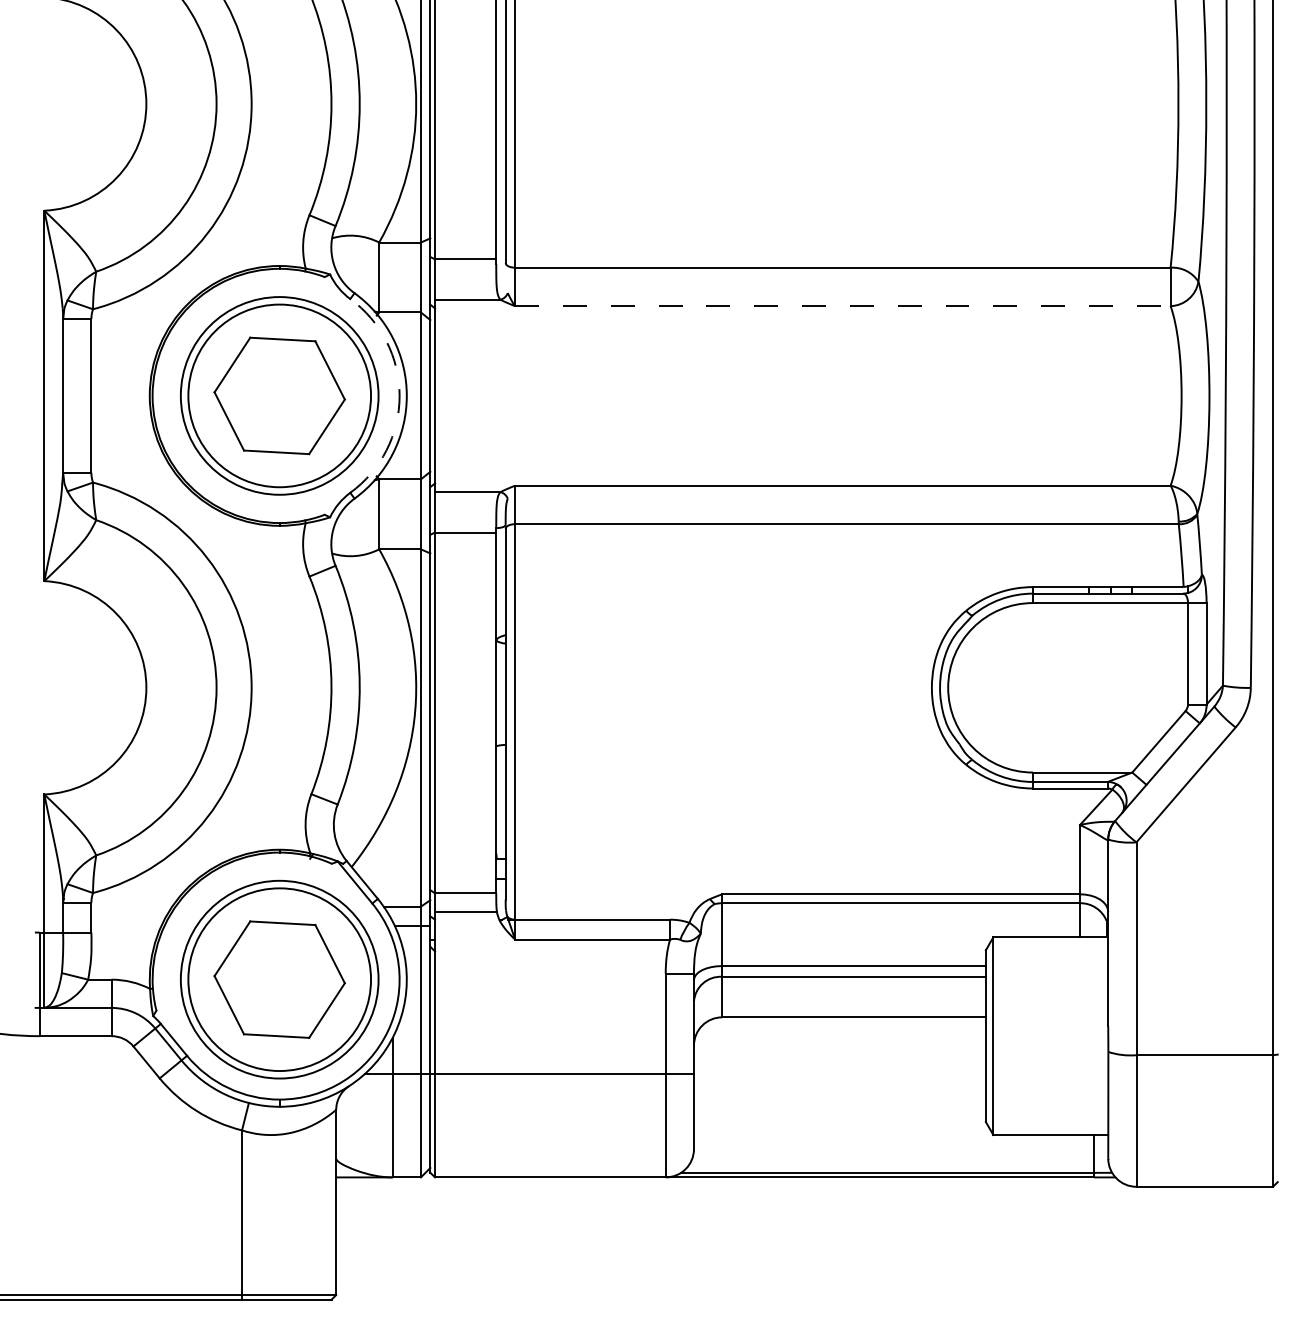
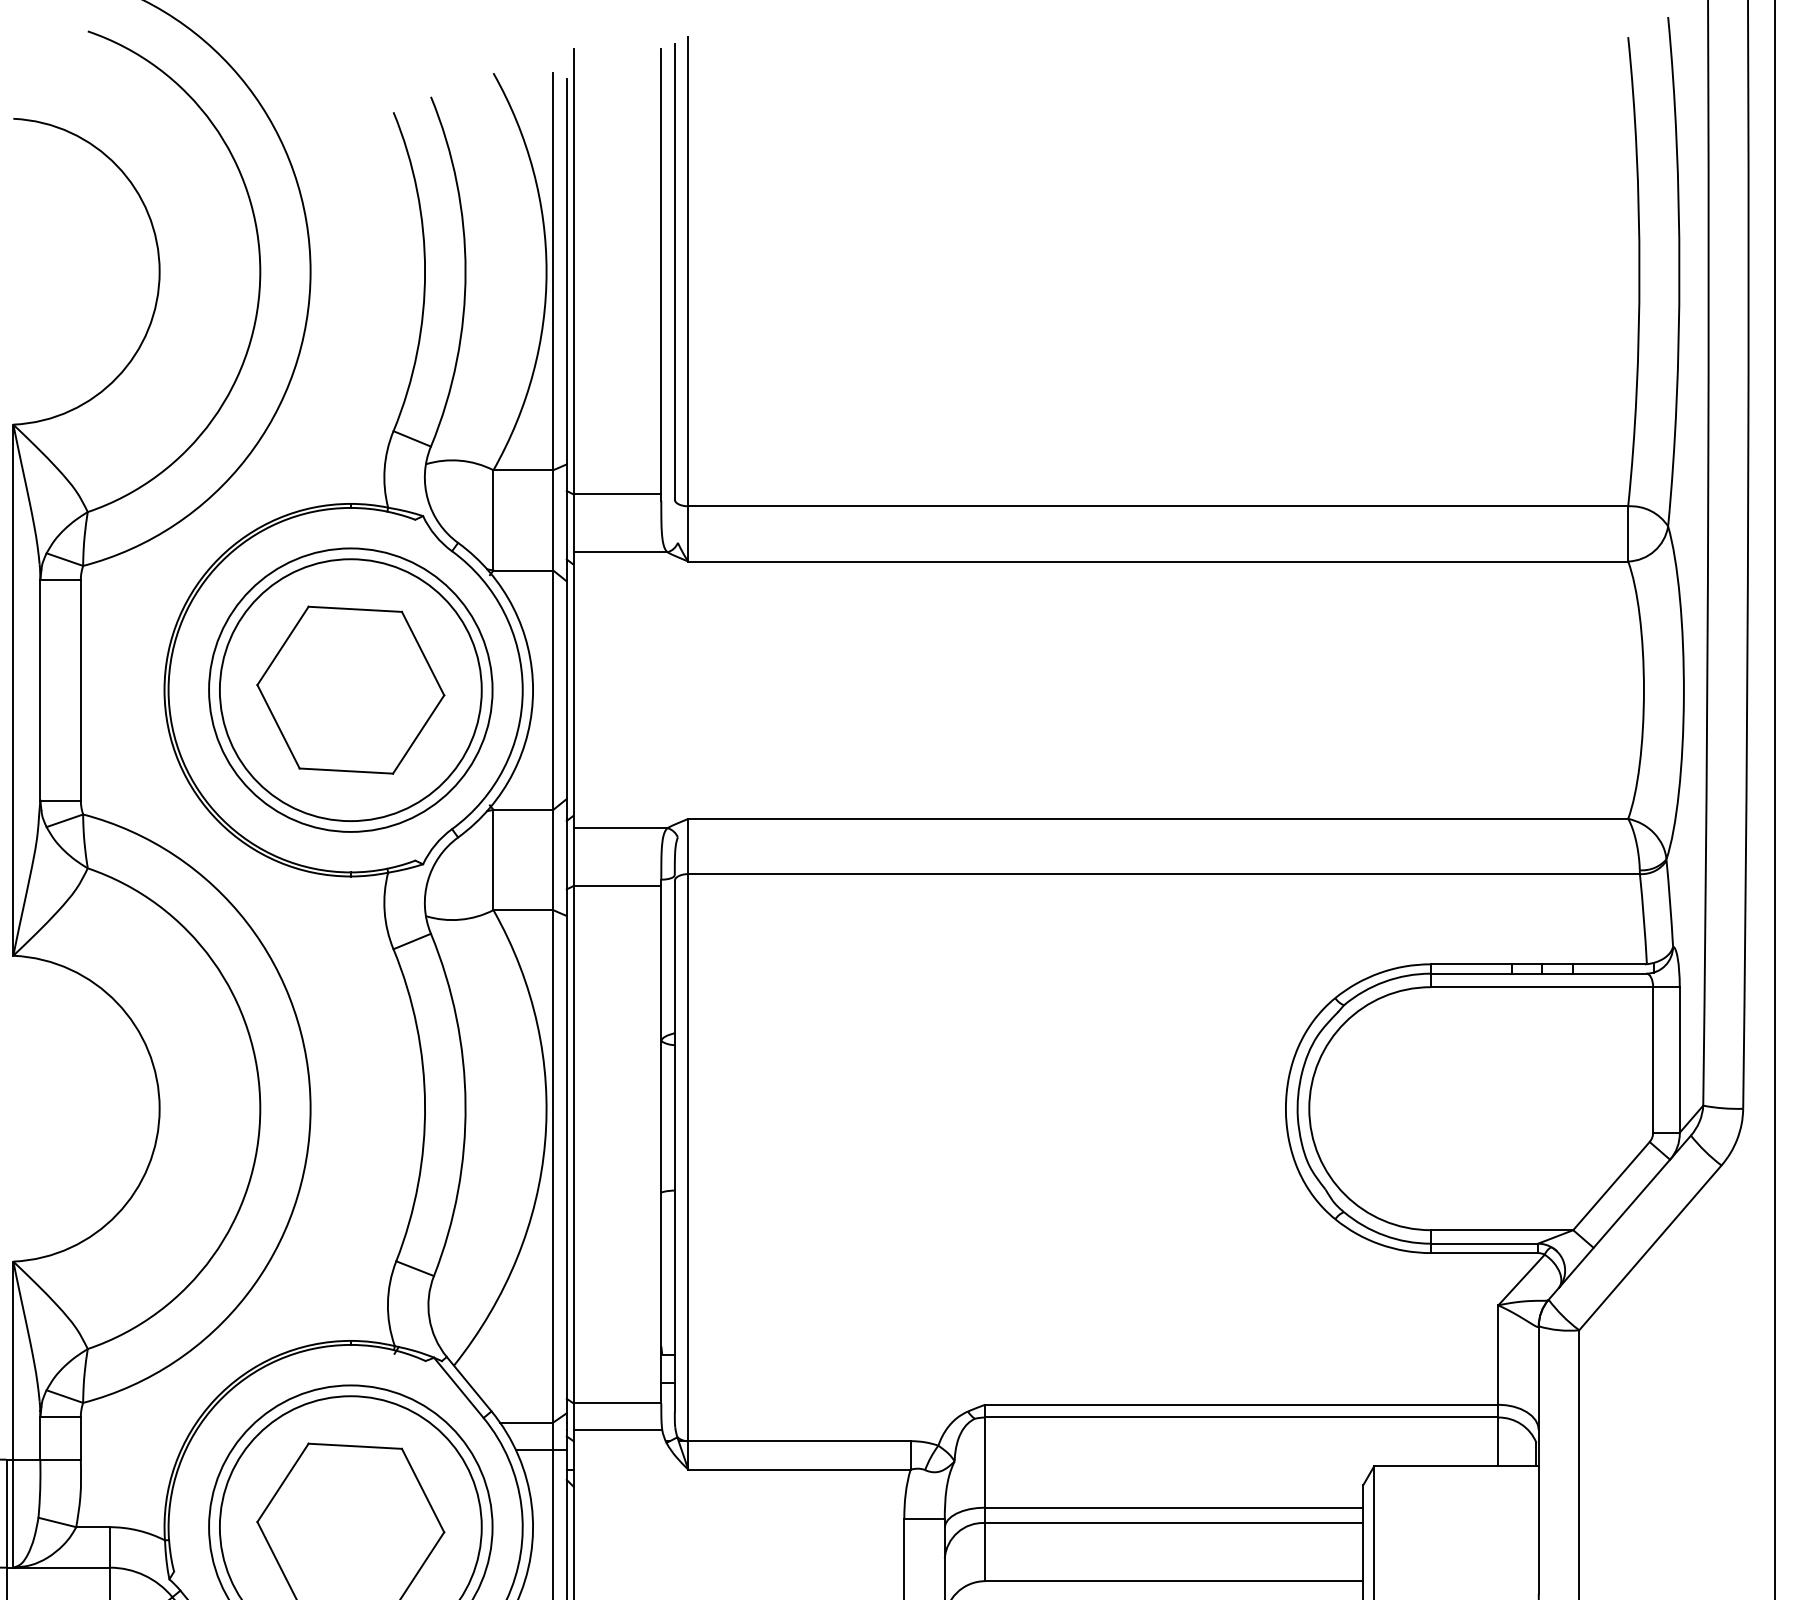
line: (842, 306) -> (1157, 561), dashed -> solid
arc: (399, 395) -> (522, 689), dashed -> solid

